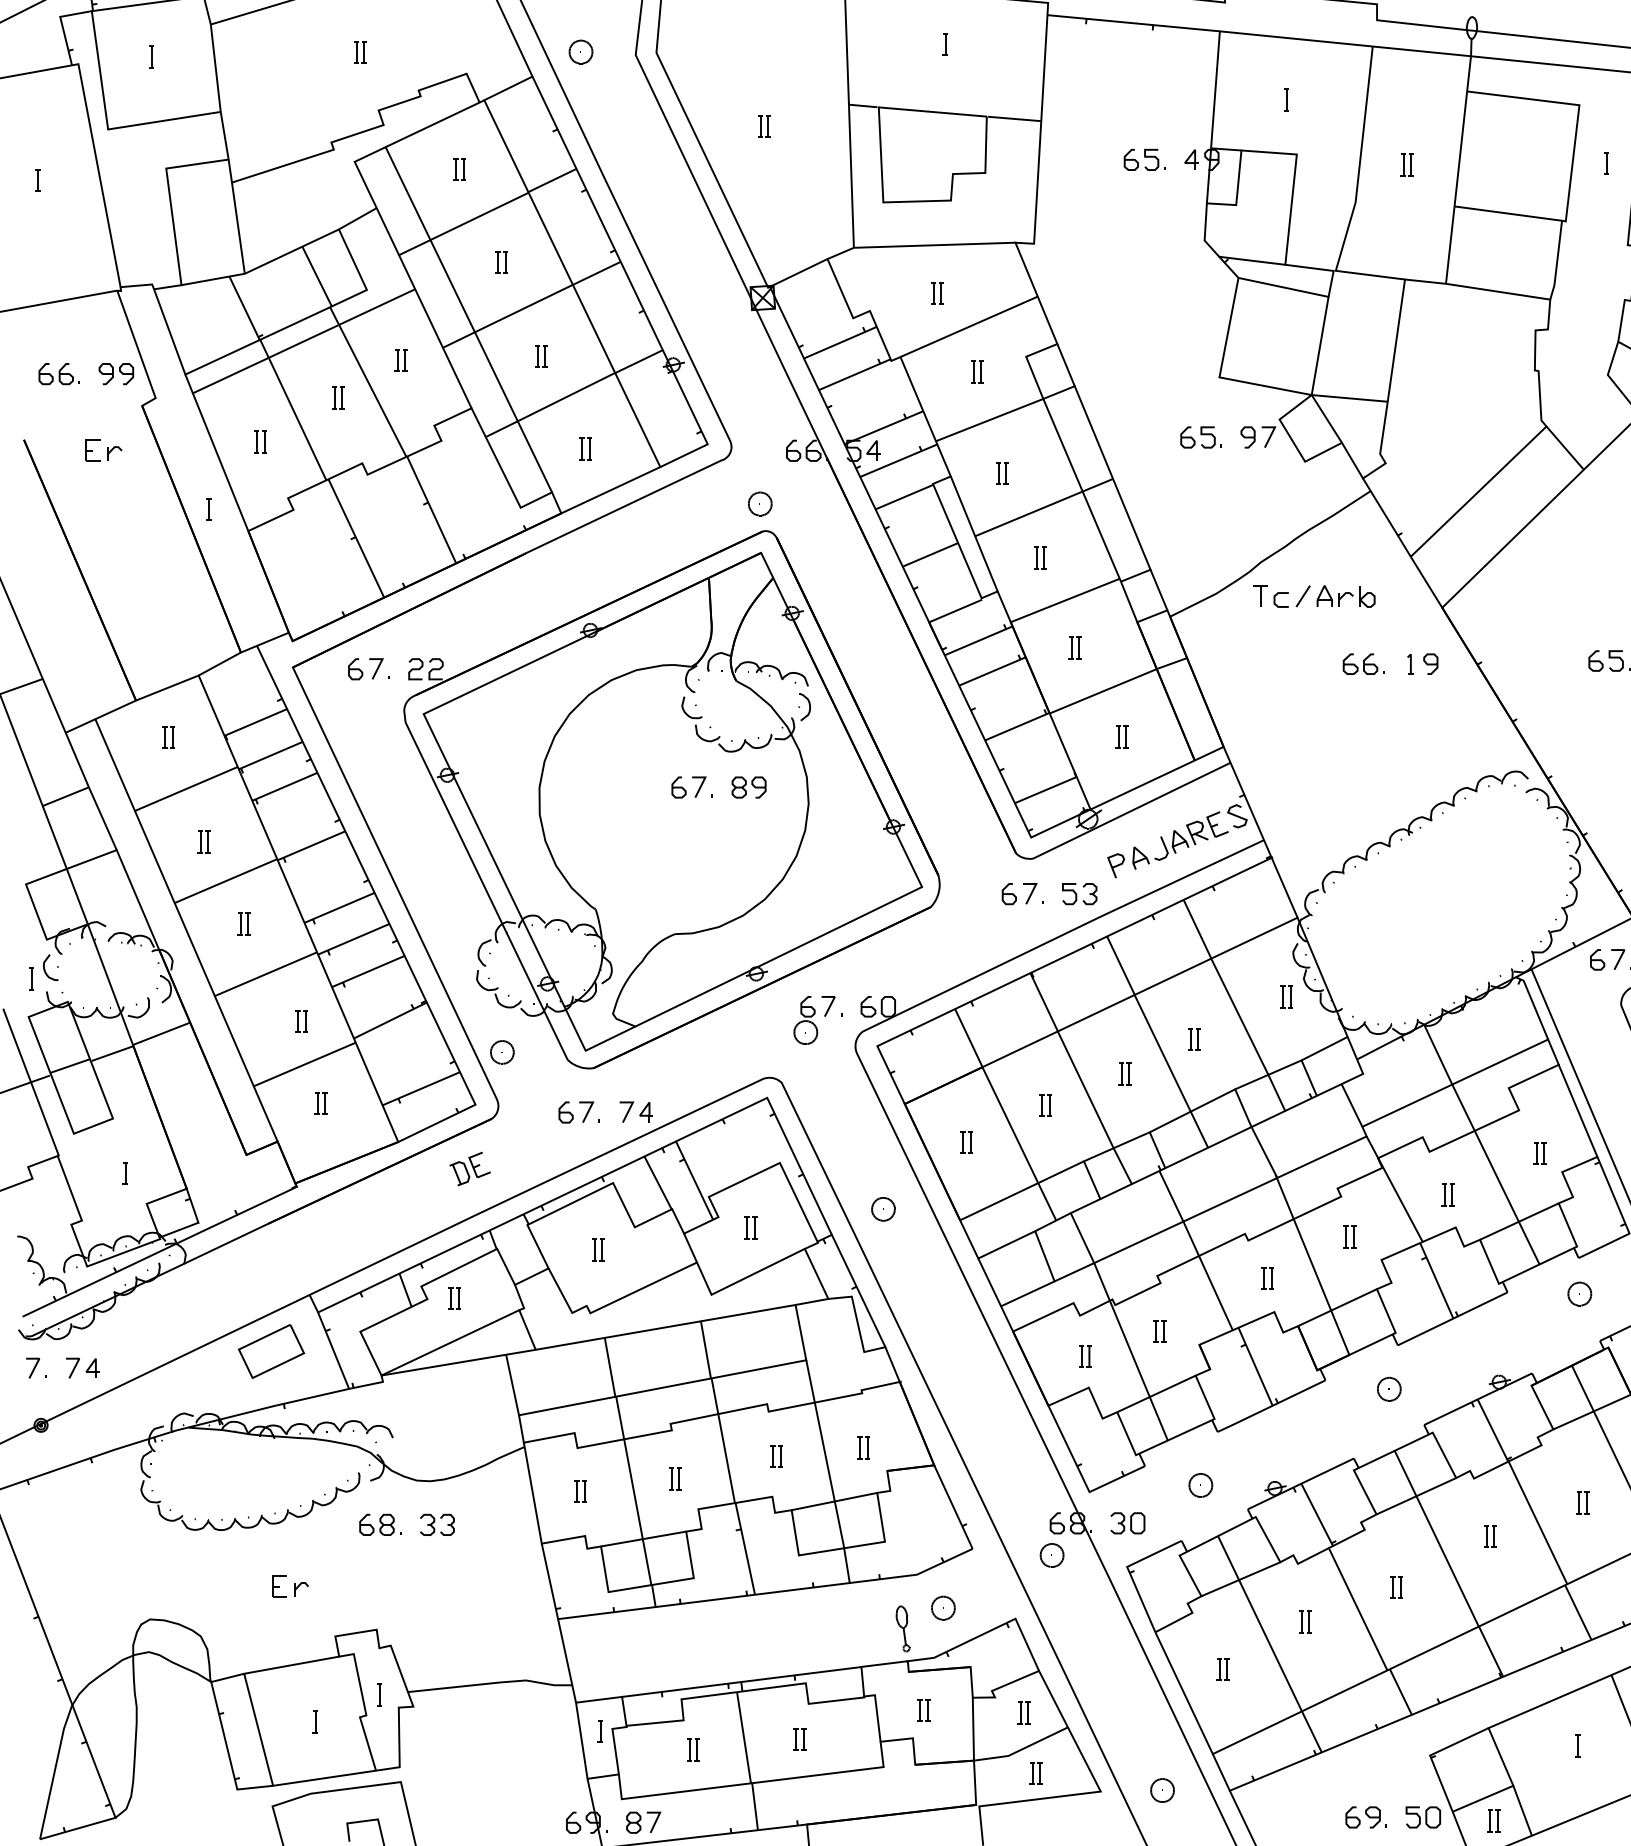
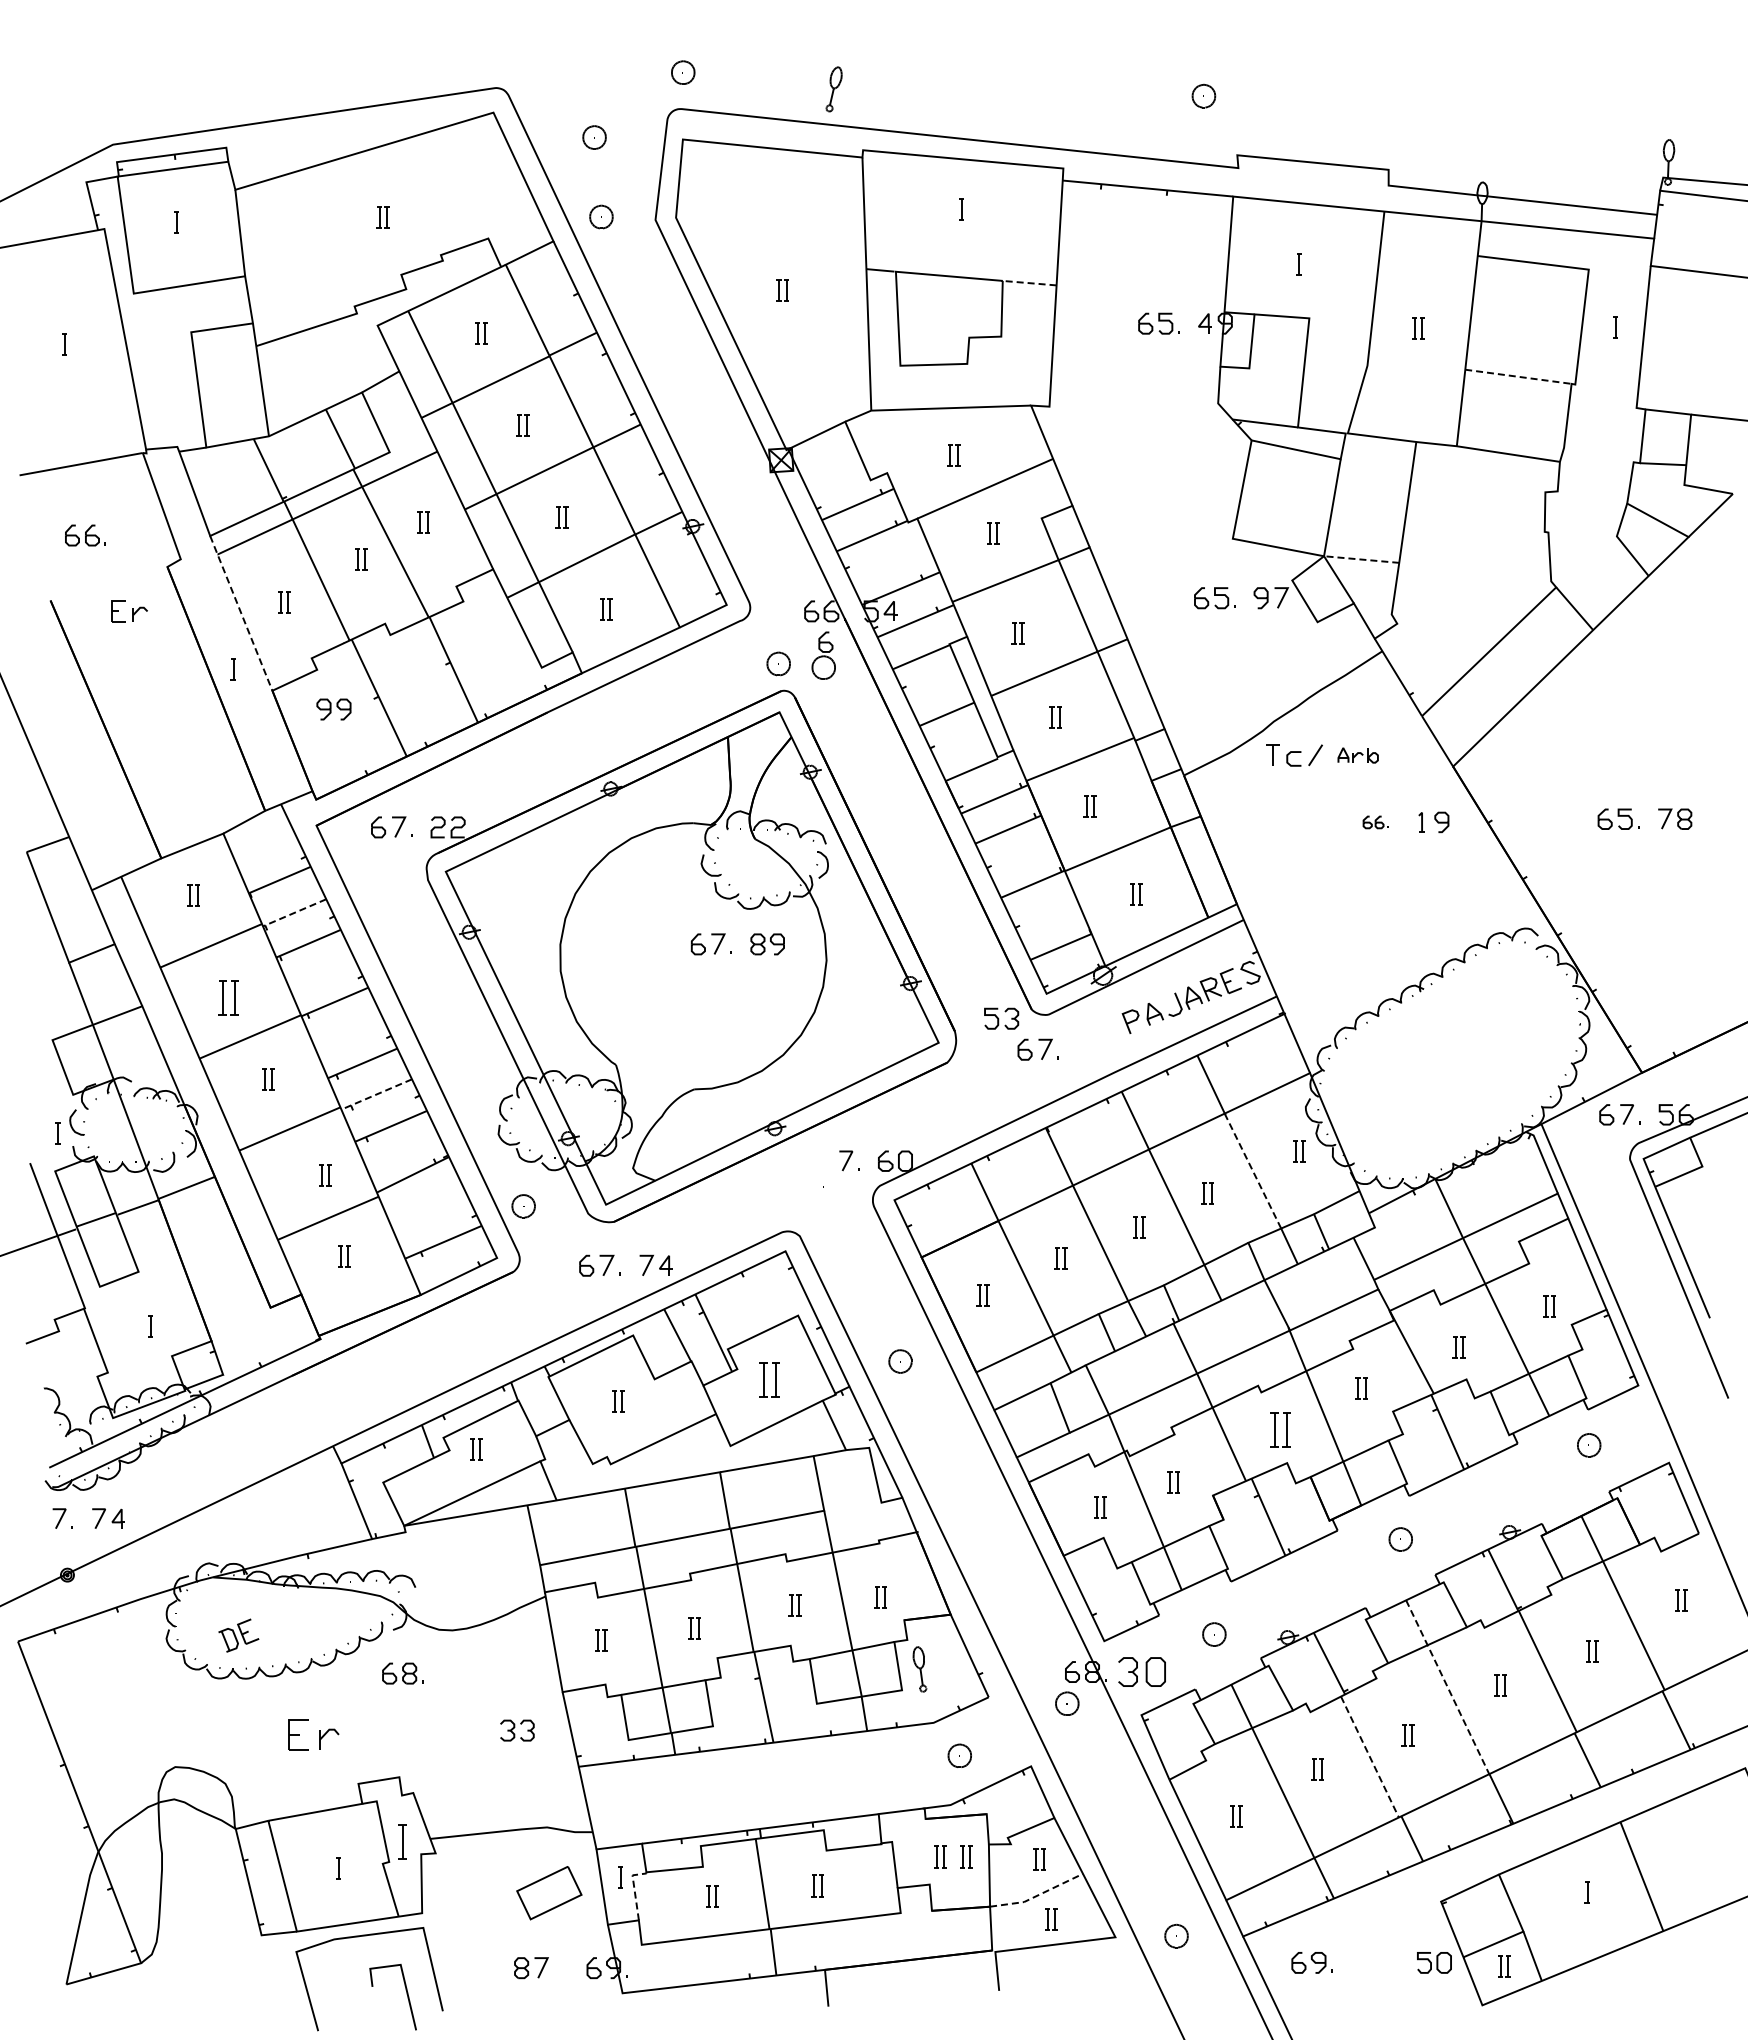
line: (1013, 119) -> (1029, 283), solid -> dashed
line: (1507, 213) -> (1517, 376), solid -> dashed
part: (115, 374) -> (333, 709), moved
line: (1349, 398) -> (1361, 559), solid -> dashed
line: (217, 451) -> (241, 612), solid -> dashed
part: (1346, 596) -> (1358, 755), size x0.7
part: (1363, 664) -> (1375, 822), size x0.6
line: (269, 756) -> (293, 913), solid -> dashed
part: (203, 841) -> (228, 997), size x1.6
part: (1079, 893) -> (1001, 1018), moved
line: (352, 940) -> (375, 1095), solid -> dashed
line: (1239, 1016) -> (1252, 1170), solid -> dashed
part: (805, 1020) -> (823, 655), moved
part: (469, 1168) -> (238, 1635), moved
part: (750, 1227) -> (769, 1379), size x1.6
part: (1267, 1278) -> (1280, 1429), size x1.6
part: (271, 1351) -> (549, 1893), moved
part: (1128, 1522) -> (1142, 1671), size x1.4
part: (437, 1524) -> (517, 1730), moved
line: (1436, 1538) -> (1447, 1687), solid -> dashed
part: (290, 1586) -> (314, 1734), size x1.4
line: (1357, 1609) -> (1369, 1757), solid -> dashed
part: (902, 1628) -> (919, 1669), moved
part: (379, 1694) -> (402, 1841), size x1.6
part: (950, 1709) -> (966, 1856), added
line: (614, 1742) -> (634, 1888), solid -> dashed
line: (1021, 1749) -> (1037, 1895), solid -> dashed
part: (1365, 1817) -> (1311, 1962), moved
part: (643, 1823) -> (531, 1968), moved

